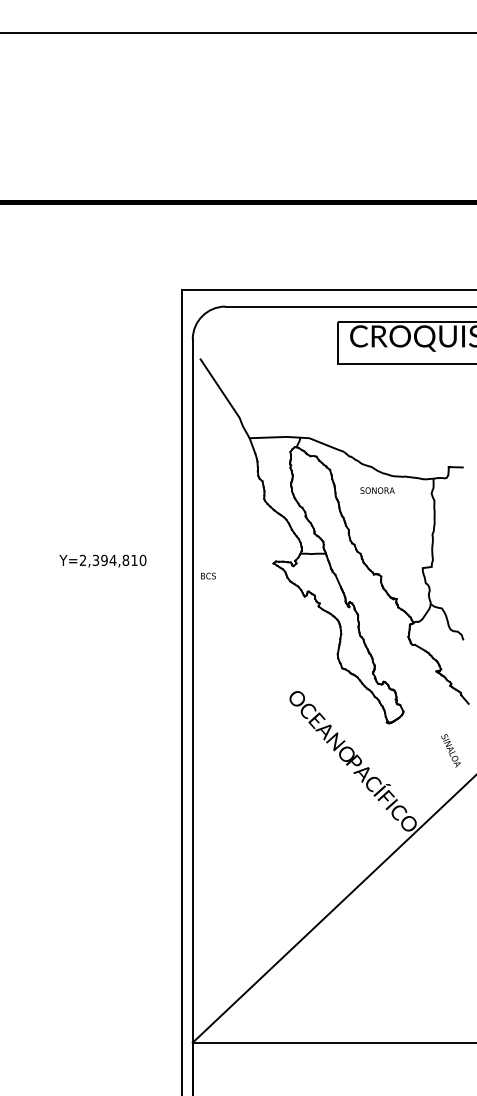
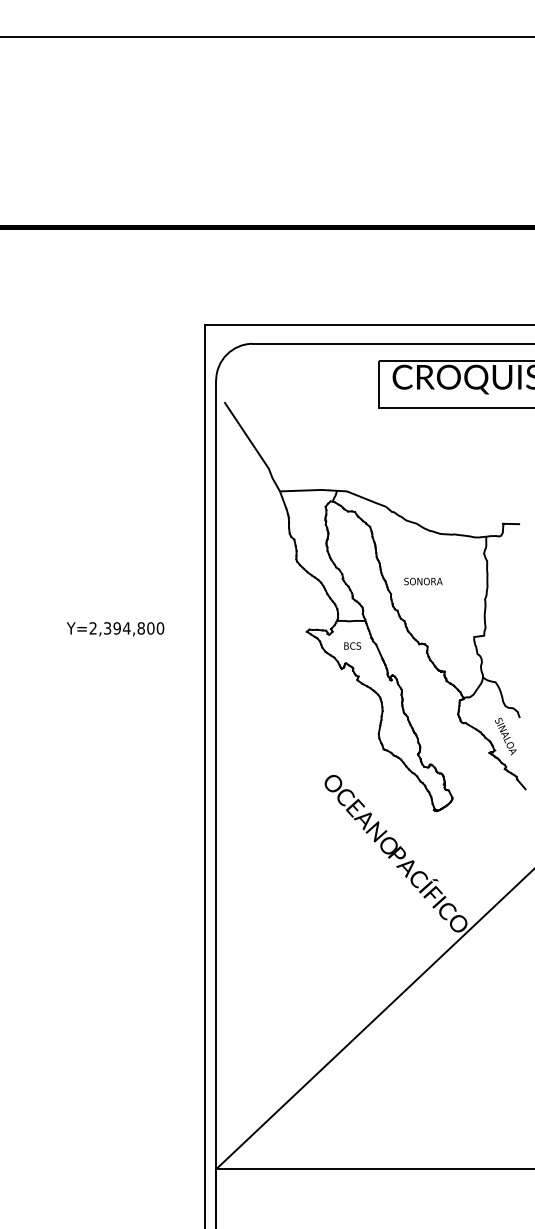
text: (377, 490) -> (423, 581), moved
text: (134, 559) -> (150, 627), Y=2,394,810 -> Y=2,394,800
text: (208, 575) -> (352, 645), moved
text: (450, 750) -> (505, 736), moved

